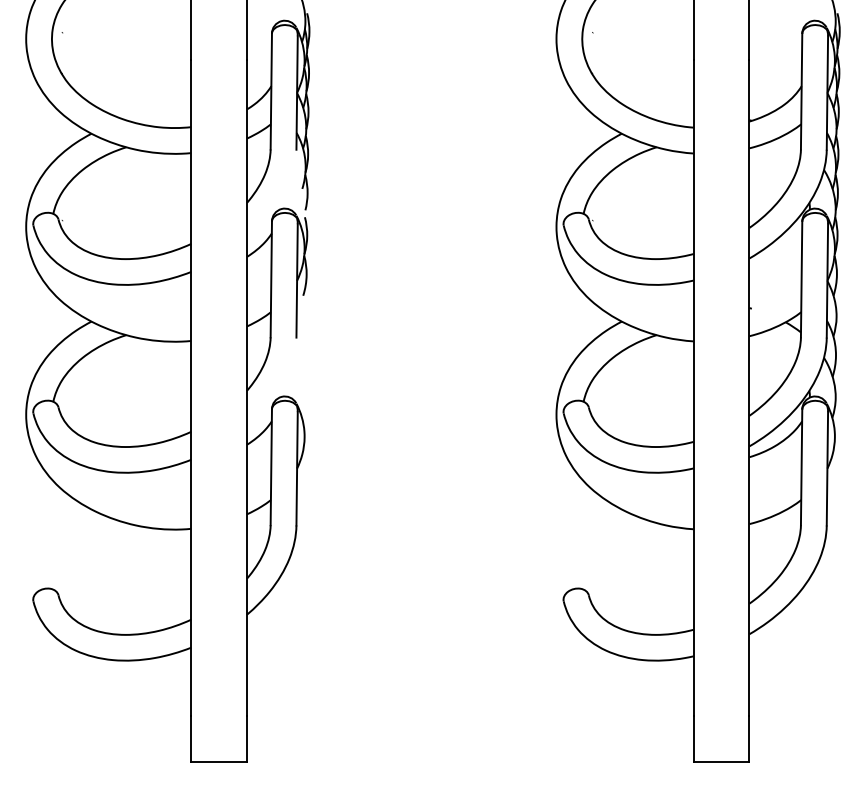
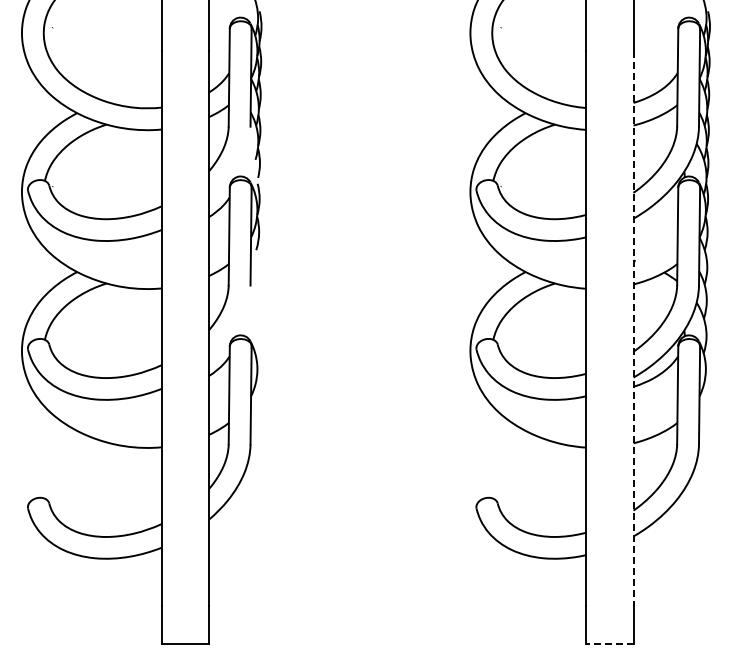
line: (749, 388) -> (633, 328), solid -> dashed
line: (720, 762) -> (609, 644), solid -> dashed

